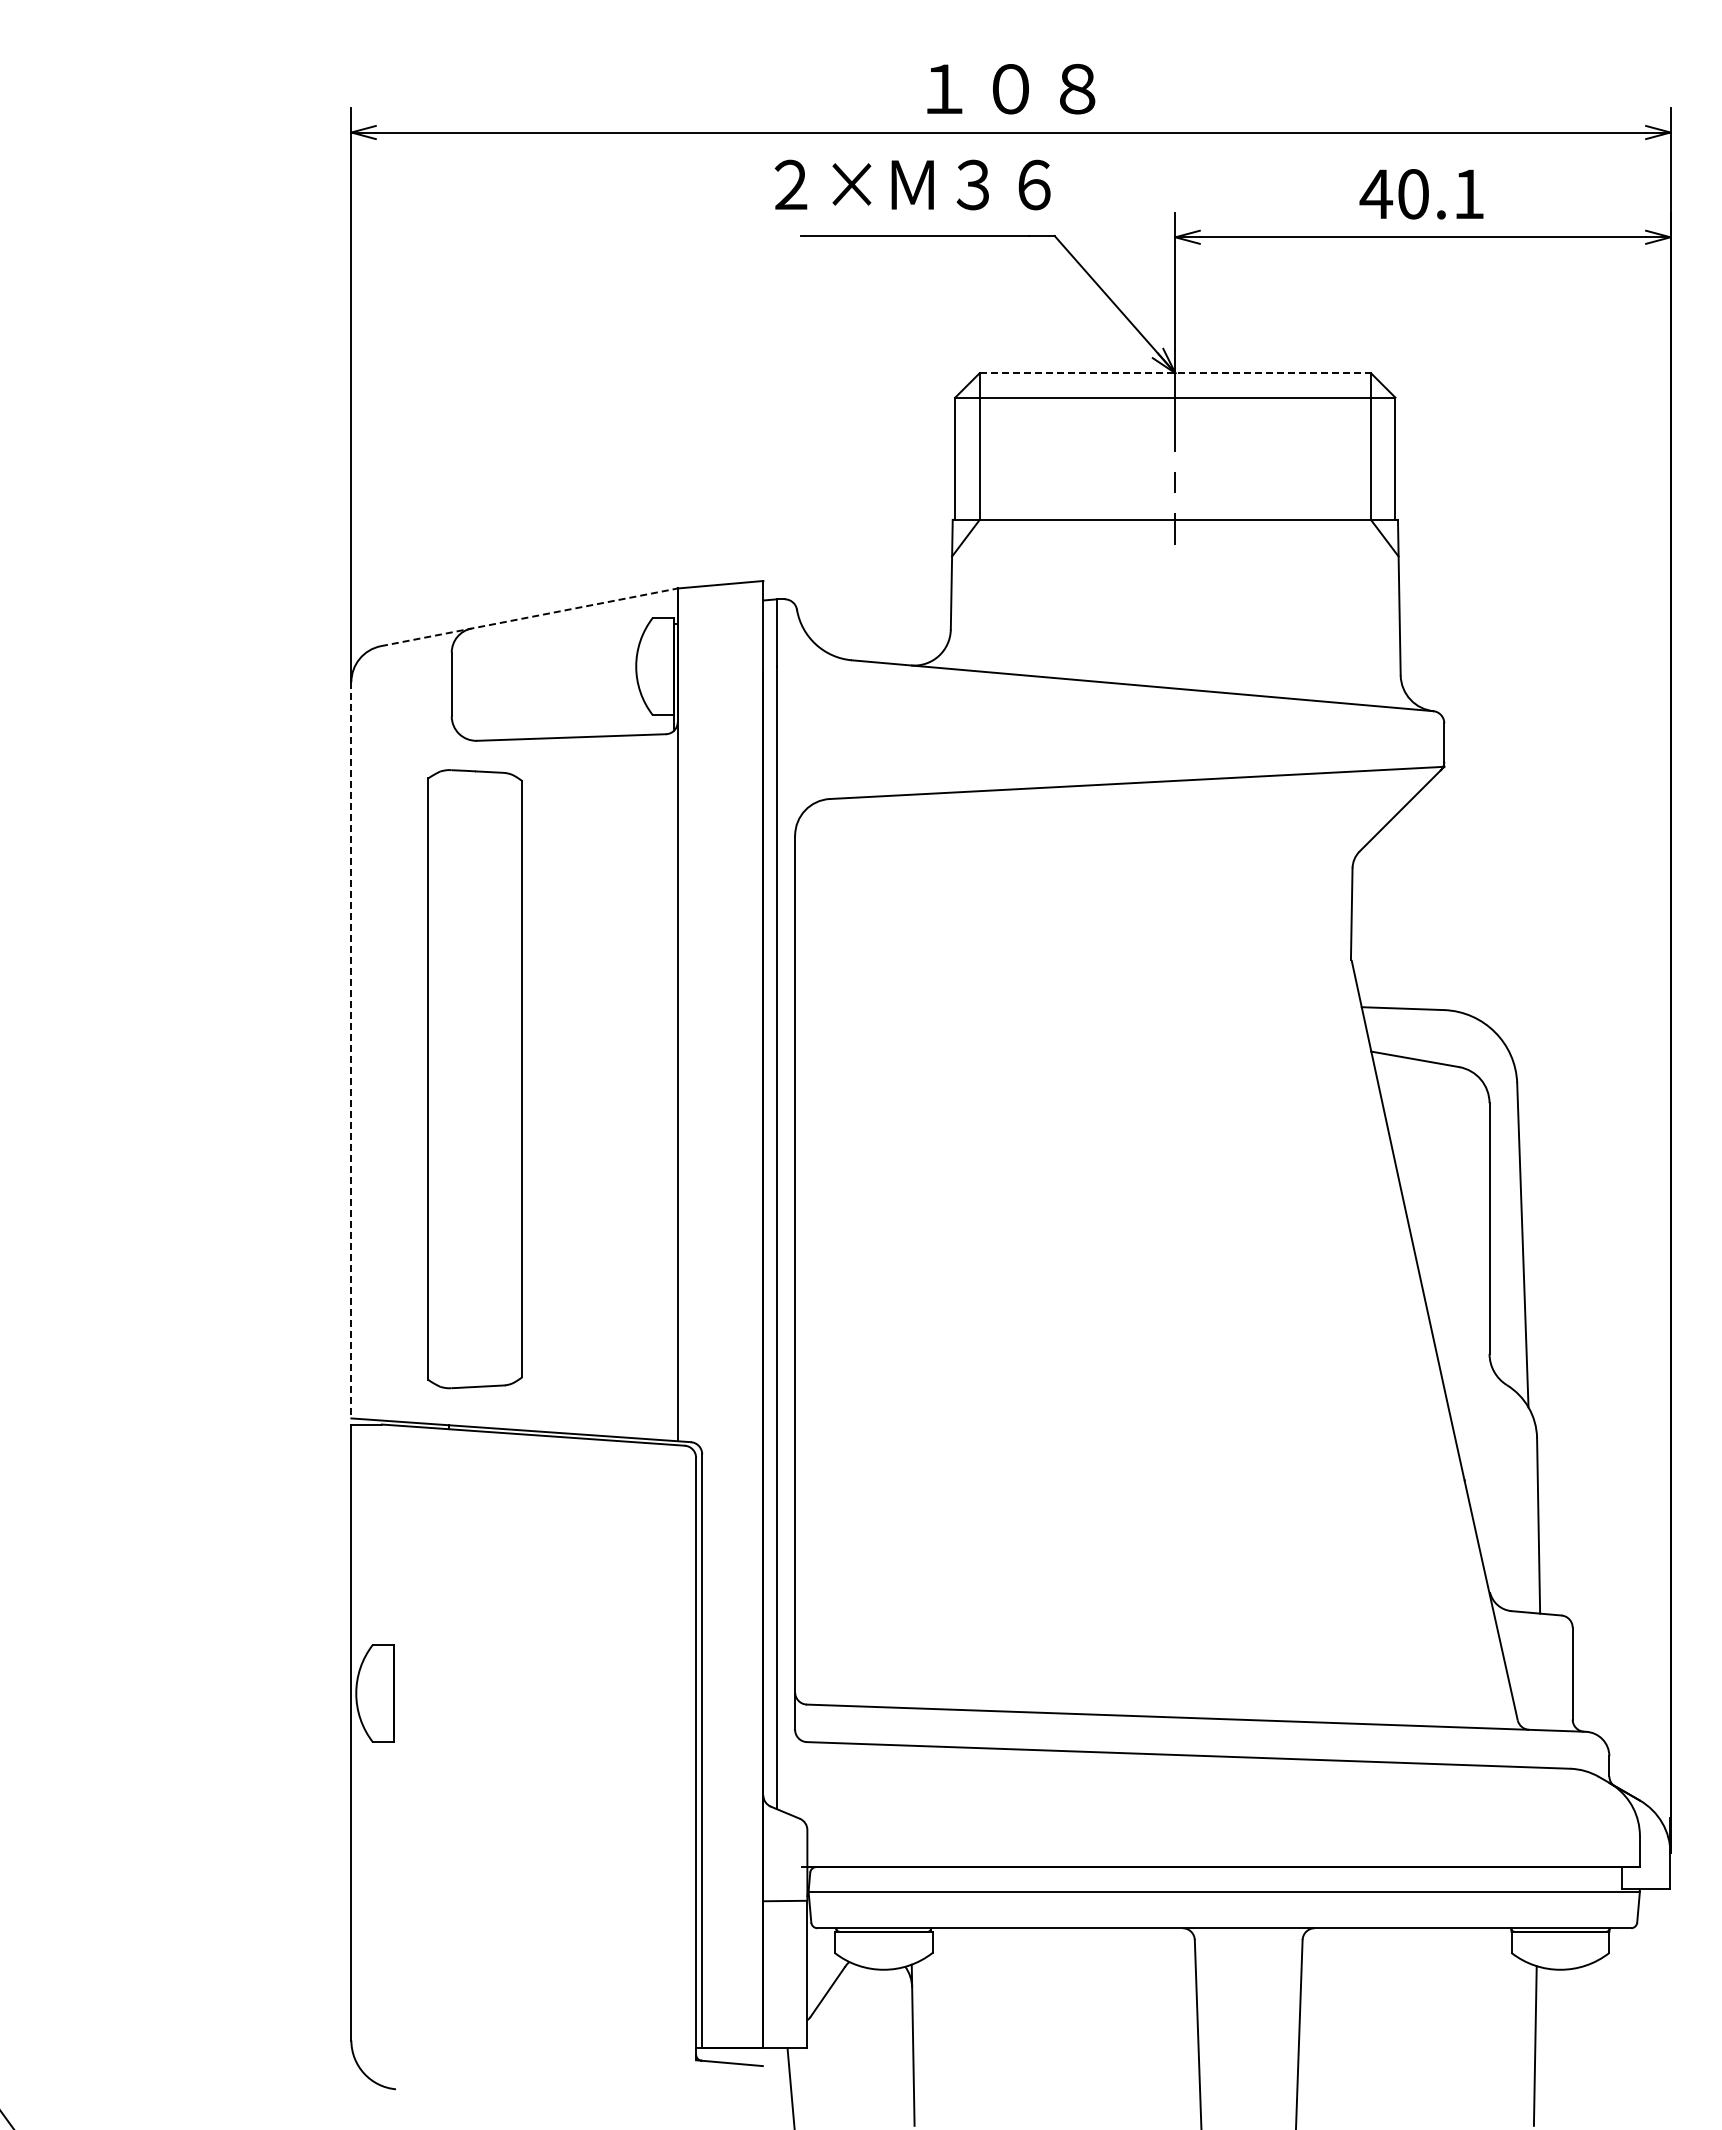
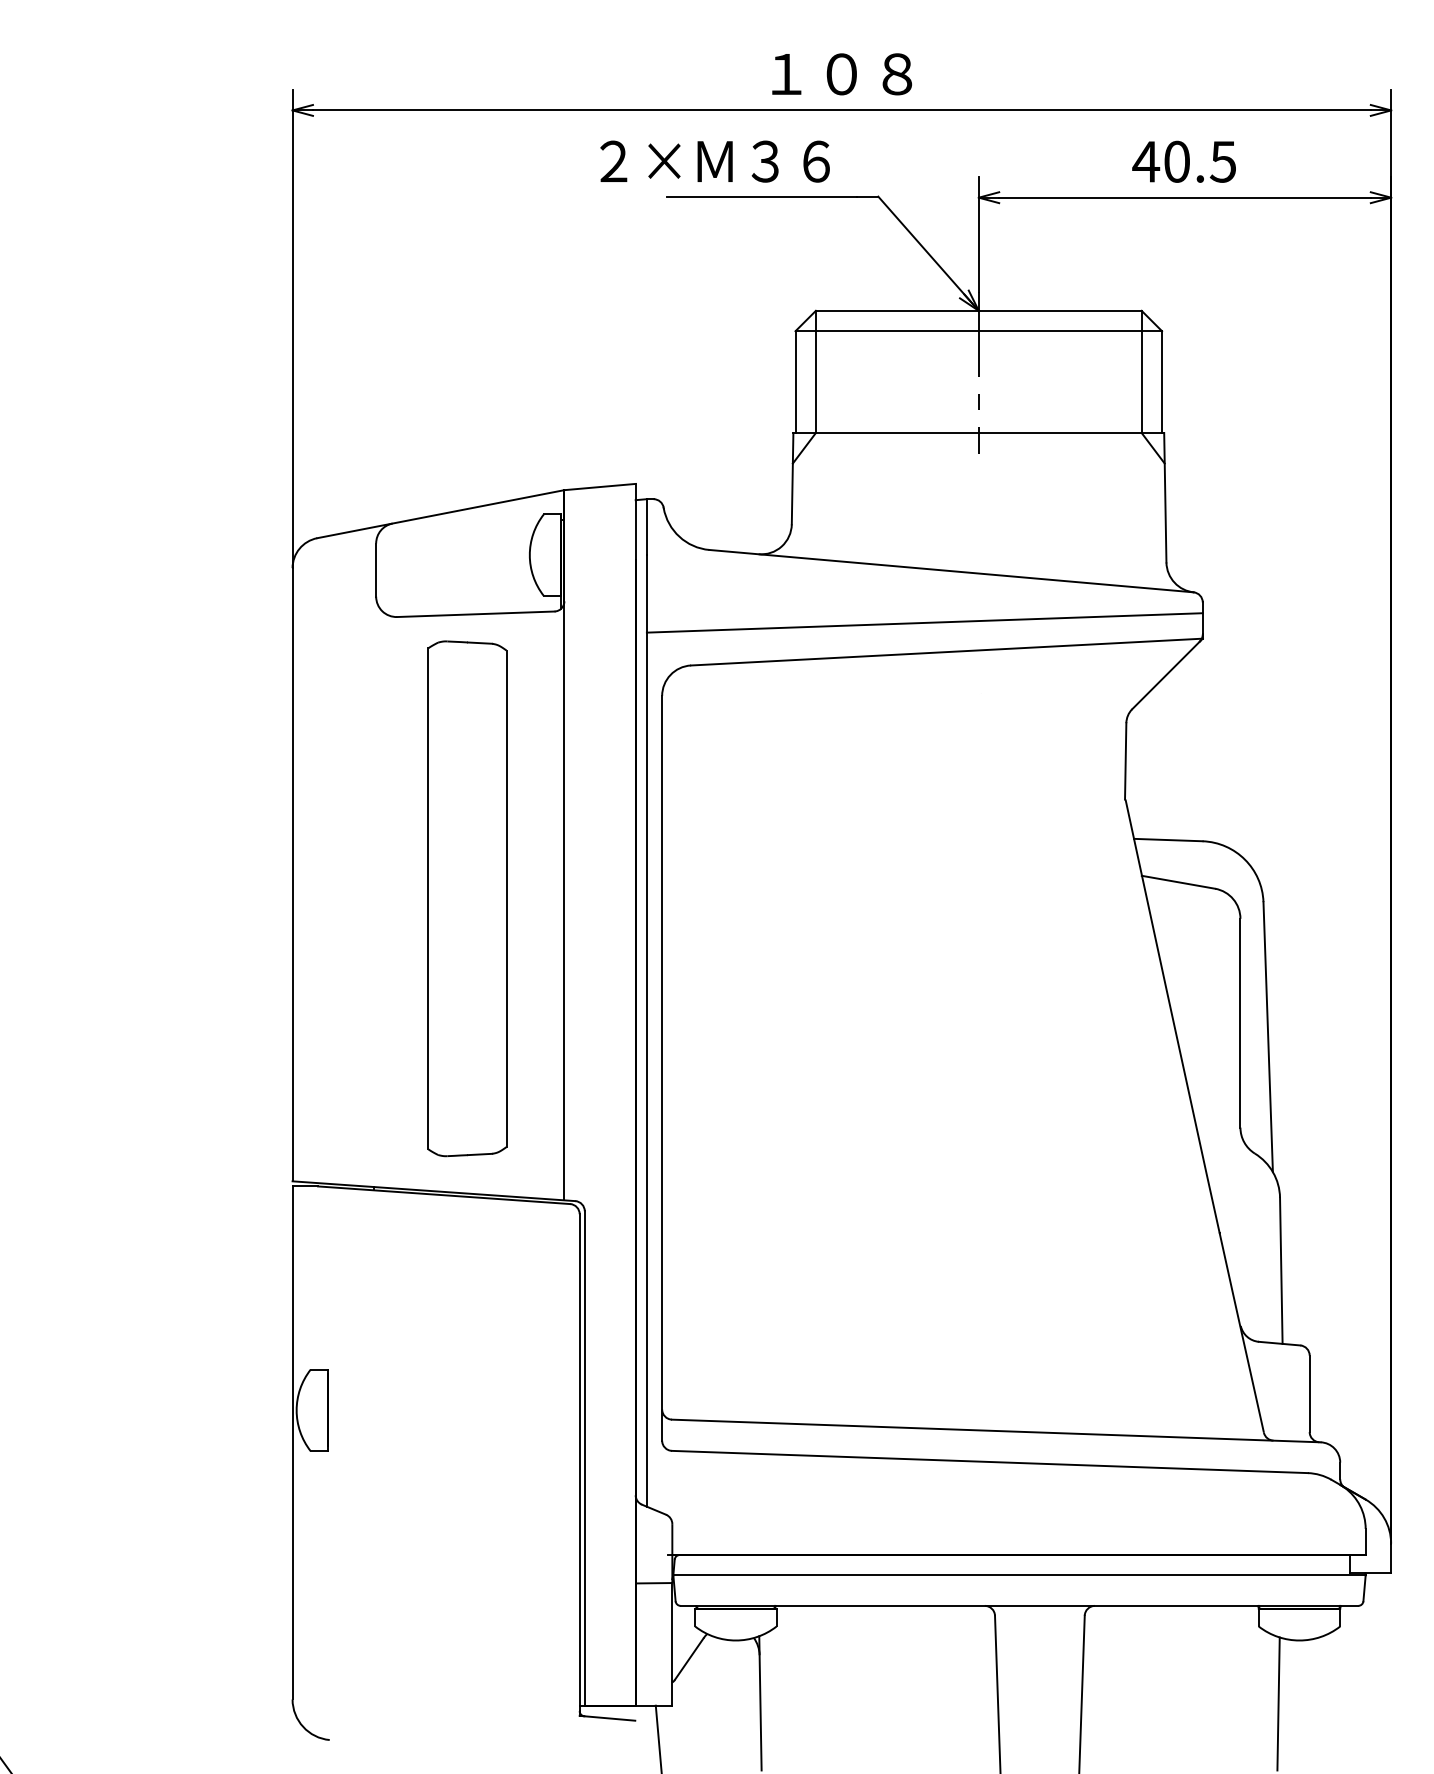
text: (912, 184) -> (714, 161), moved
text: (1468, 194) -> (1222, 162), 40.1 -> 40.5
line: (1175, 373) -> (978, 311), dashed -> solid
line: (529, 617) -> (440, 514), dashed -> solid
line: (1110, 747) -> (924, 622), added
line: (351, 1050) -> (292, 874), dashed -> solid
part: (474, 1079) -> (466, 899), moved

